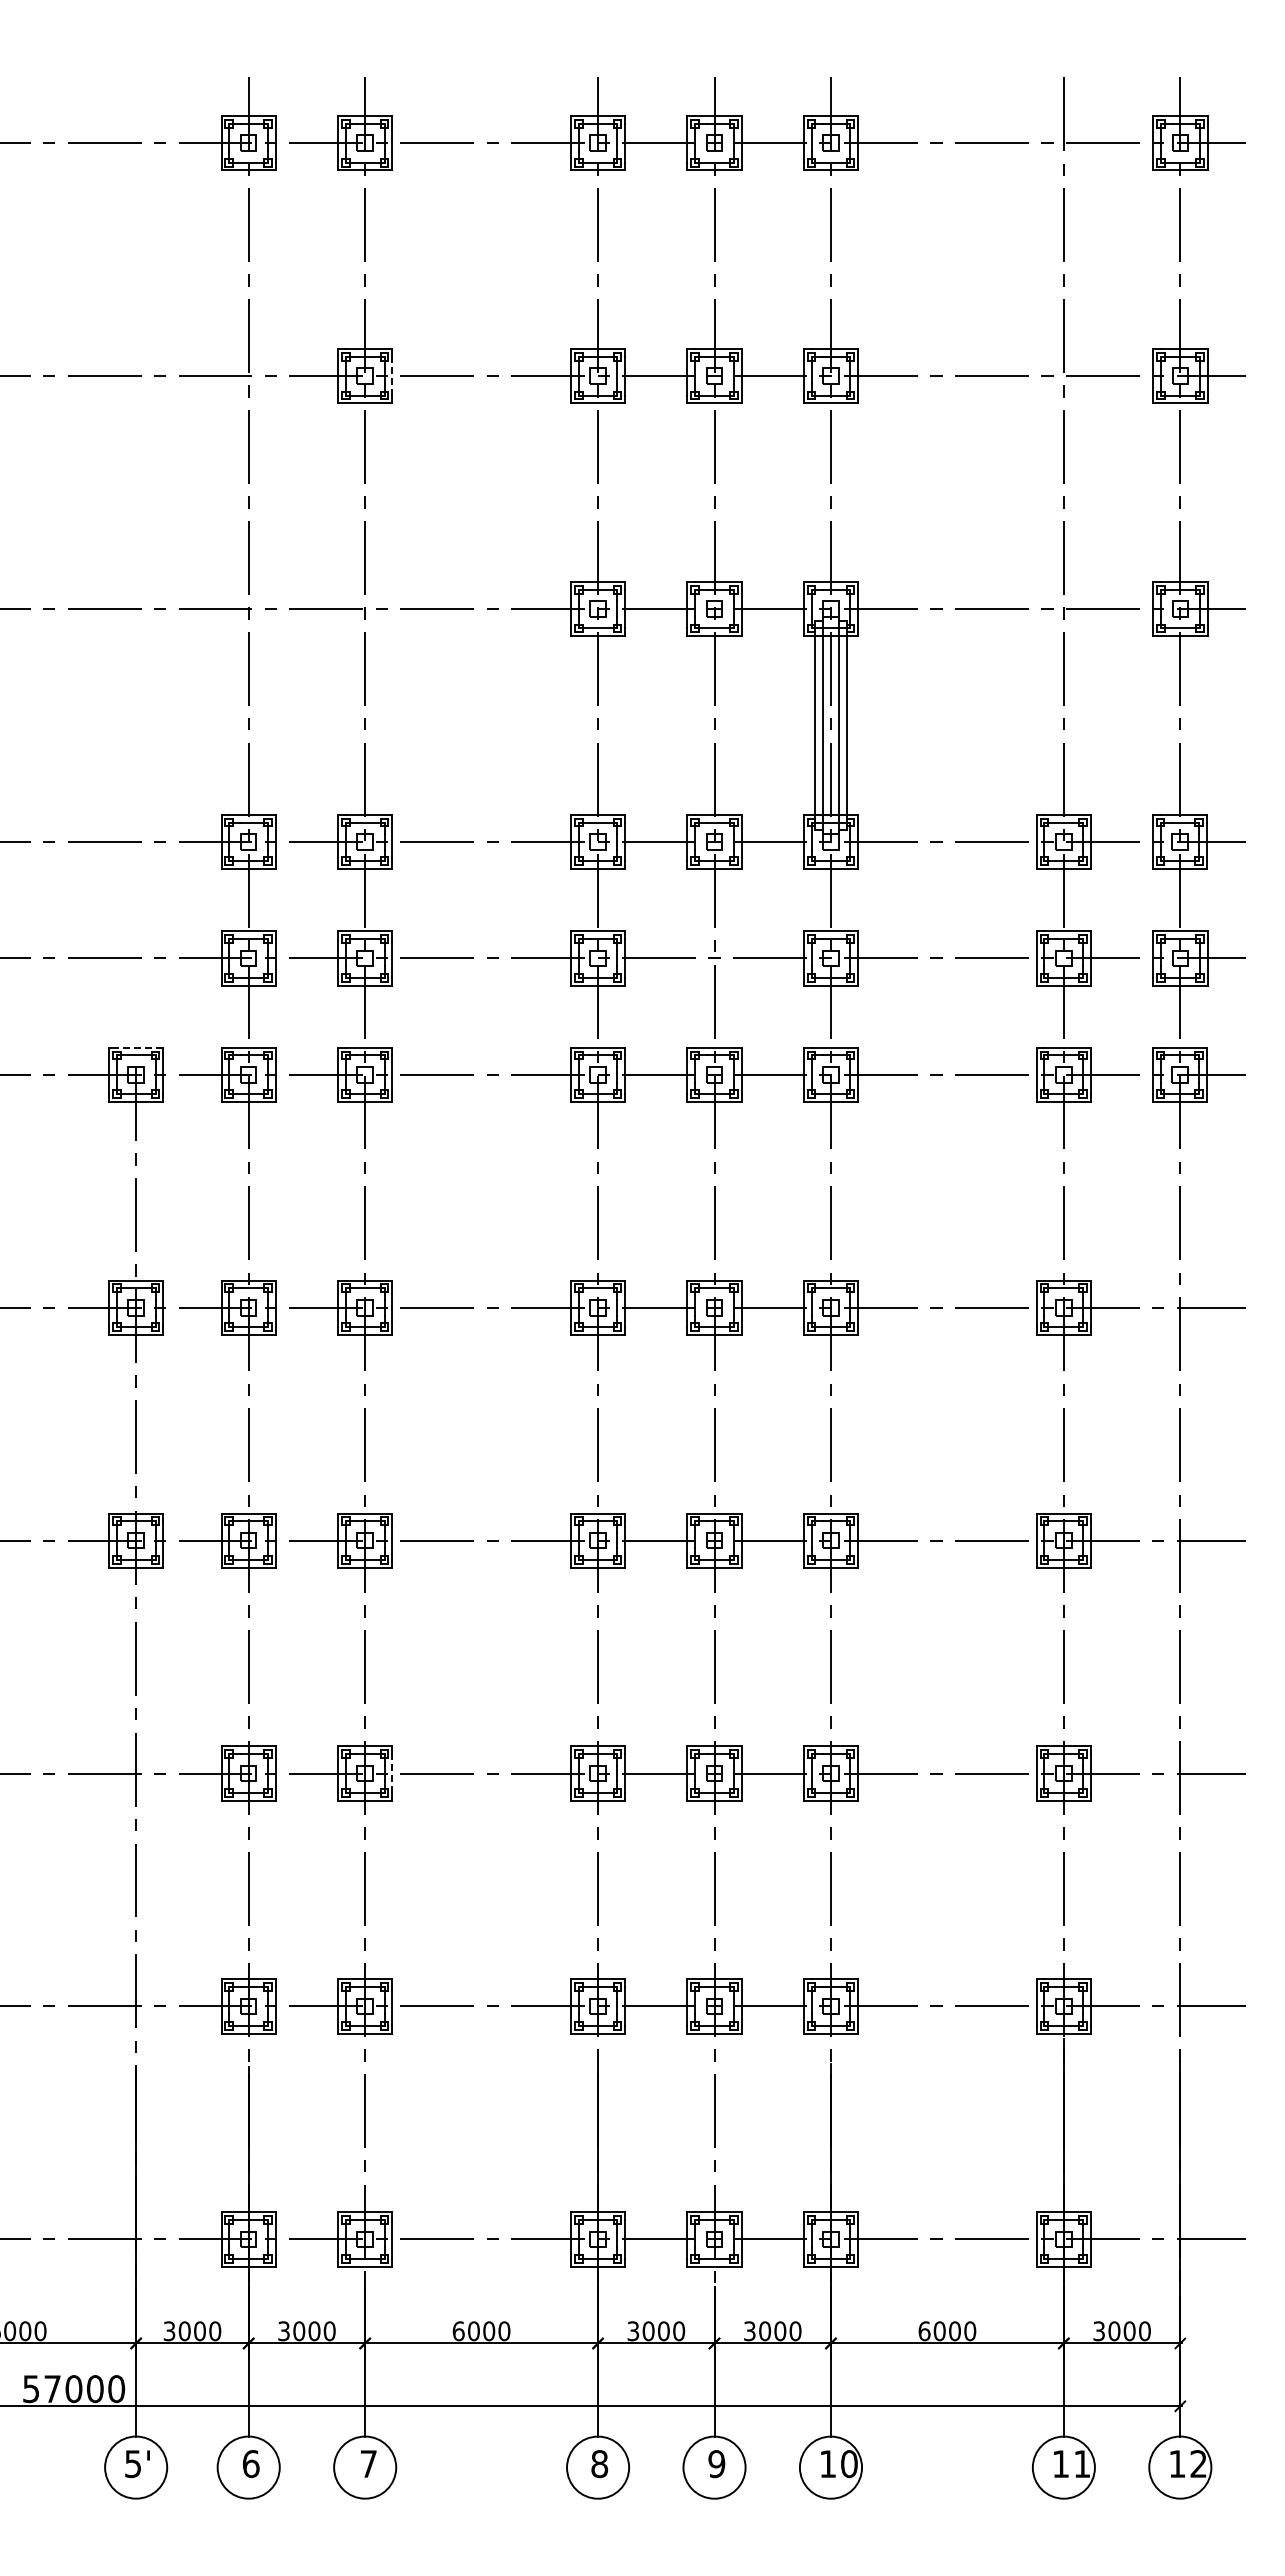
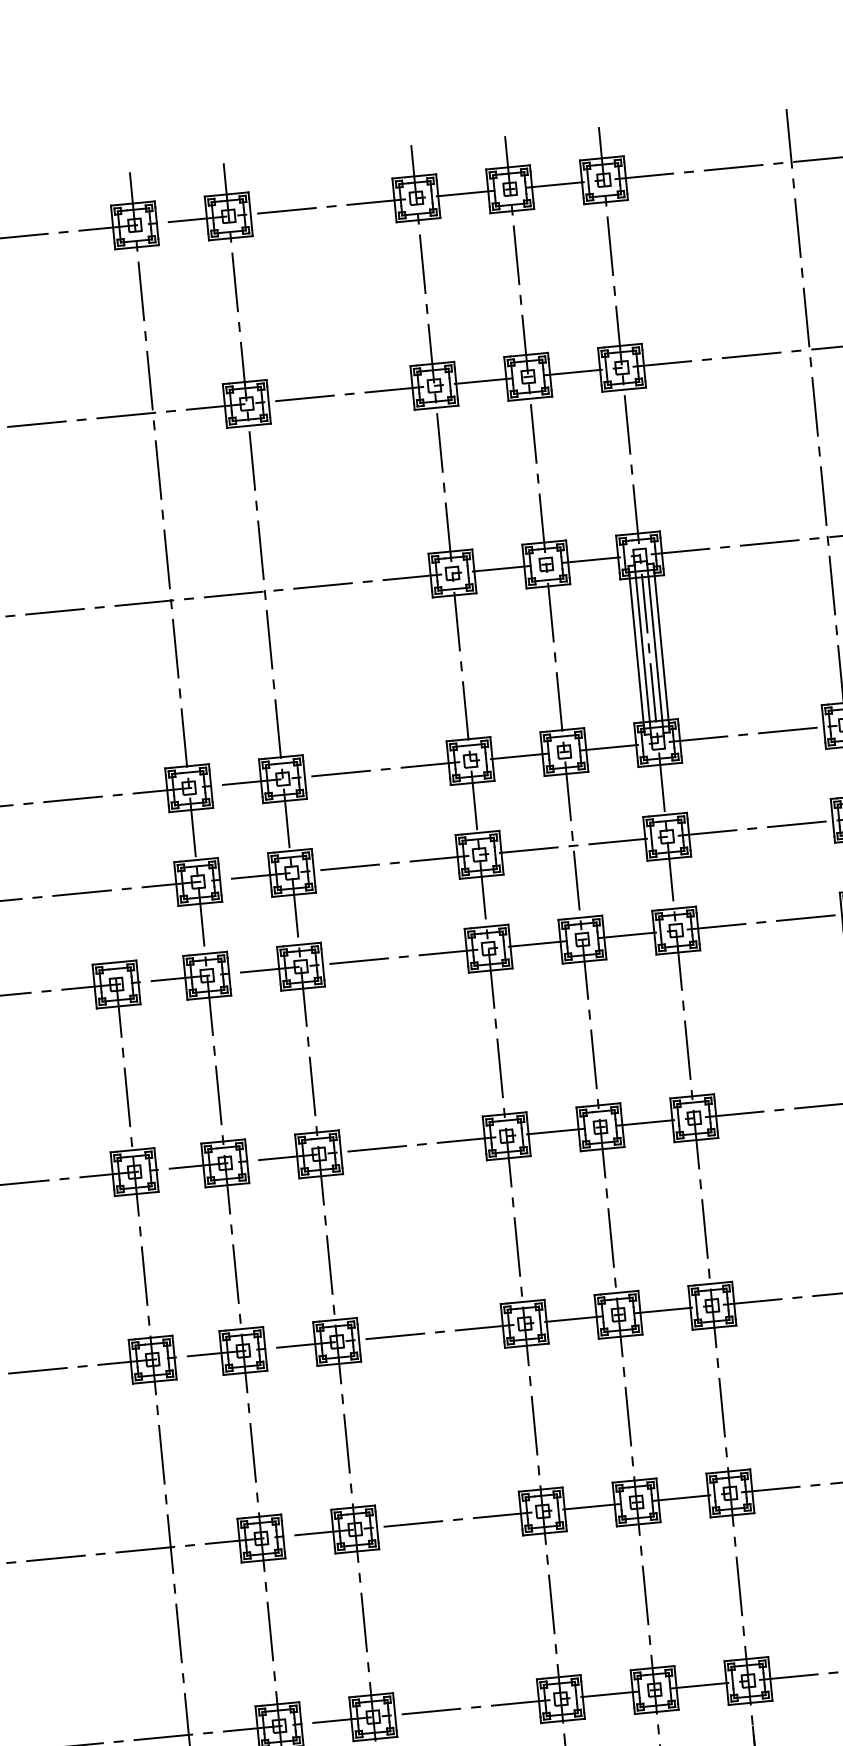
line: (392, 375) -> (268, 401), dashed -> solid
line: (139, 1047) -> (117, 962), dashed -> solid
line: (392, 1773) -> (377, 1527), dashed -> solid

